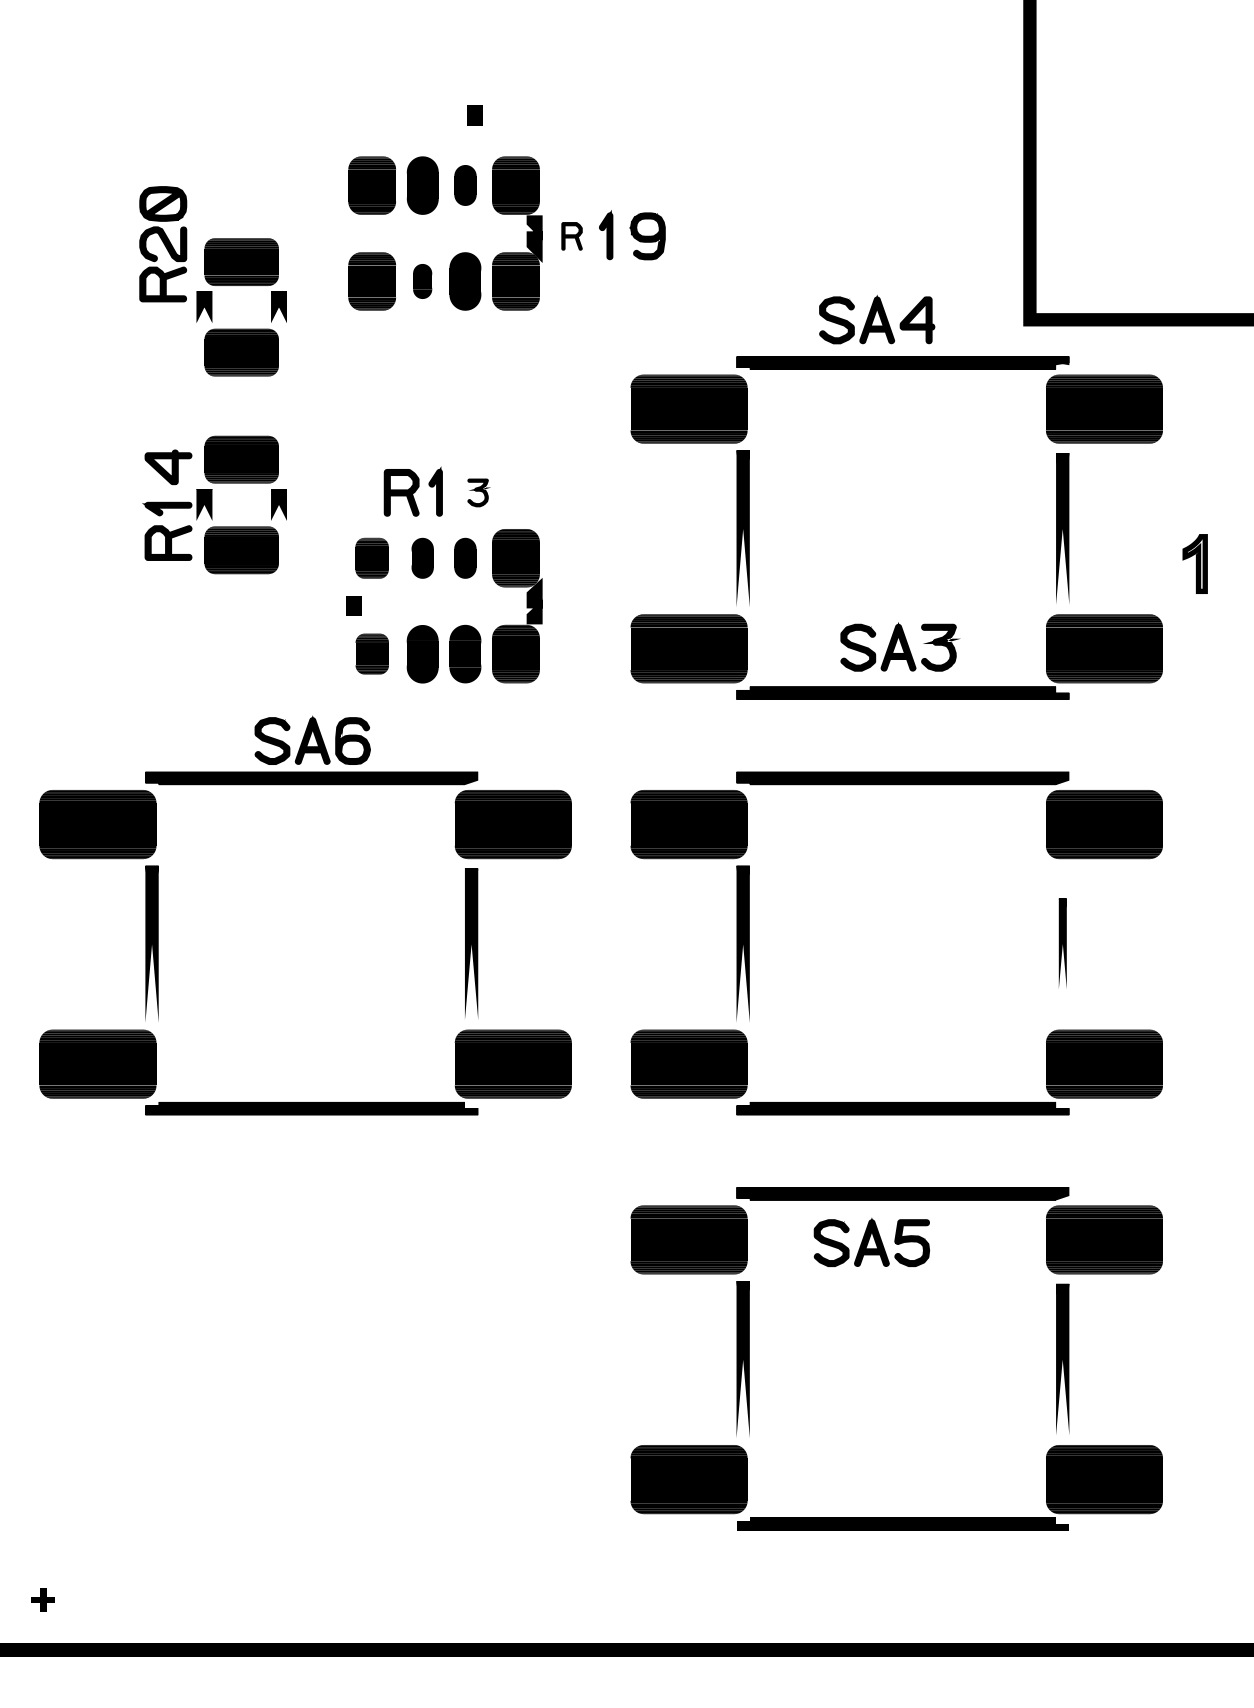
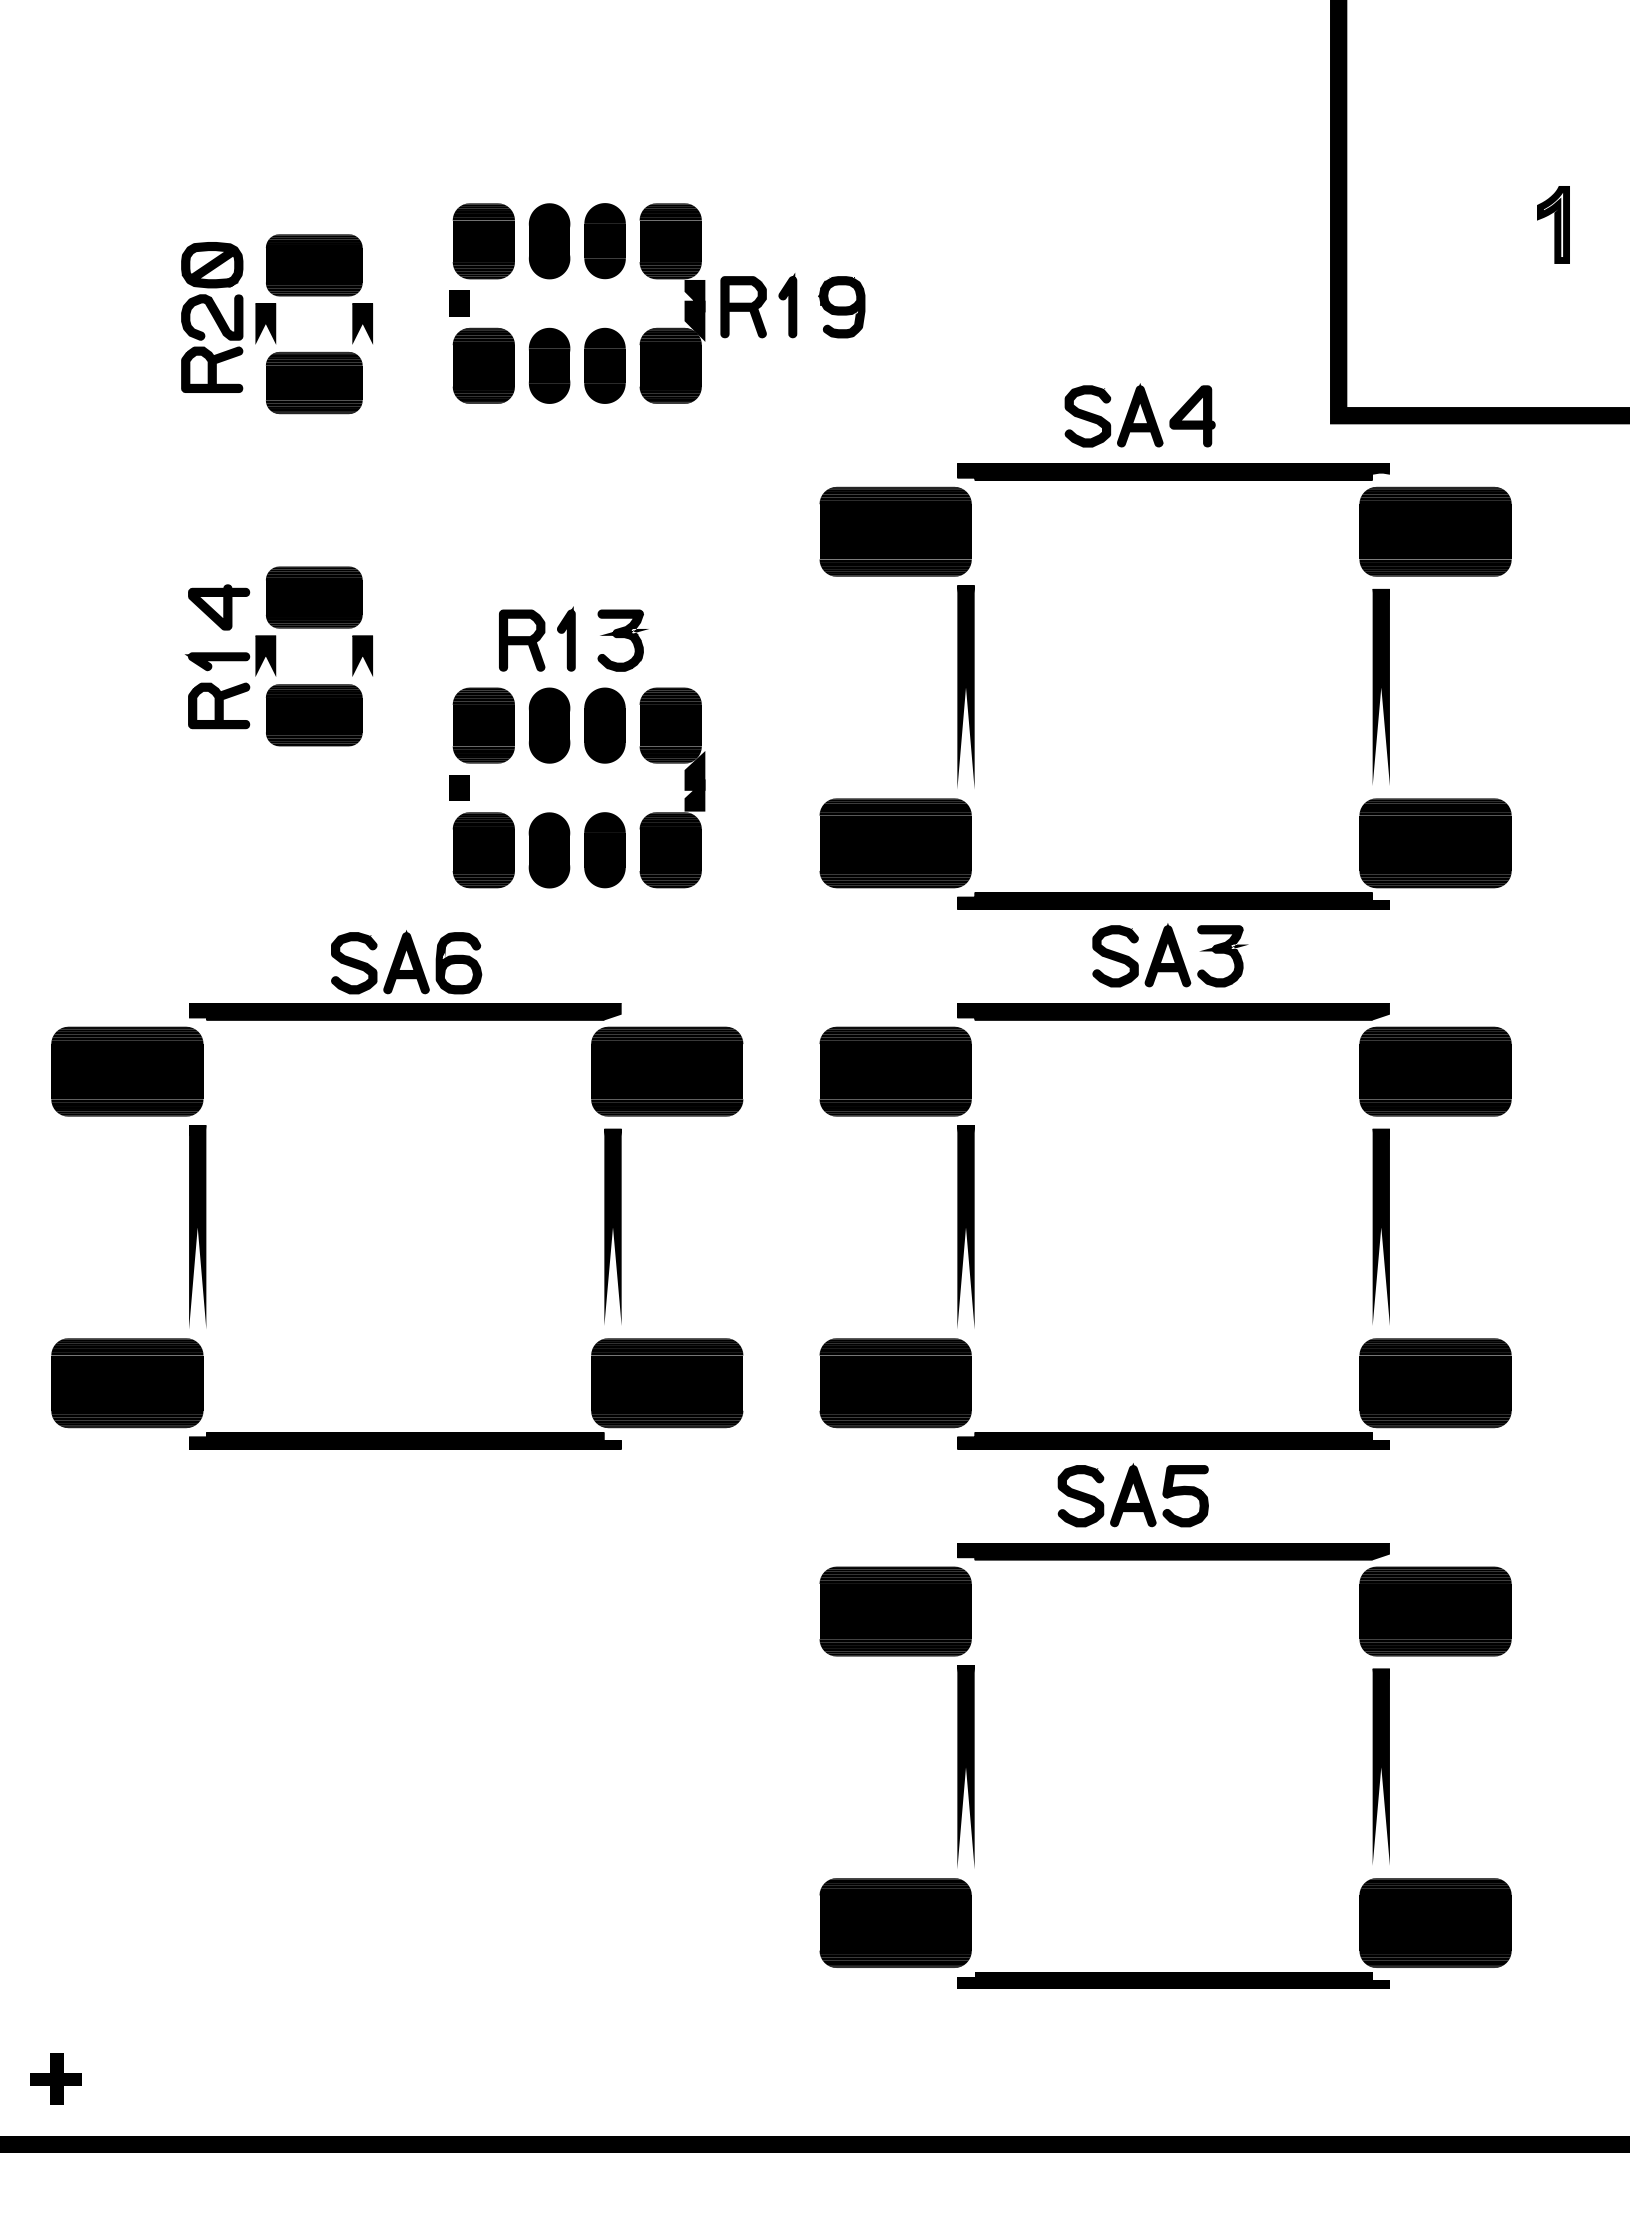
part: (474, 115) -> (459, 303), moved
part: (465, 185) -> (605, 241), size x1.43
part: (571, 236) -> (742, 307), size x1.67
part: (422, 281) -> (549, 365), size x1.67
part: (241, 328) -> (313, 351), moved
part: (478, 492) -> (621, 640), size x1.67
part: (371, 558) -> (482, 725), size x1.43
part: (422, 558) -> (549, 725), size x1.43
part: (465, 558) -> (605, 725), size x1.43
part: (1194, 563) -> (1552, 224), moved
part: (900, 646) -> (1170, 954), moved
part: (372, 653) -> (484, 849), size x1.43
part: (1062, 943) -> (1381, 1226), size x1.67
part: (871, 1241) -> (1132, 1494), moved
part: (42, 1599) -> (55, 2078), size x1.67

